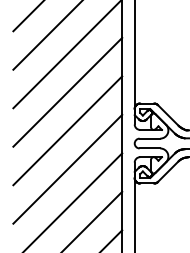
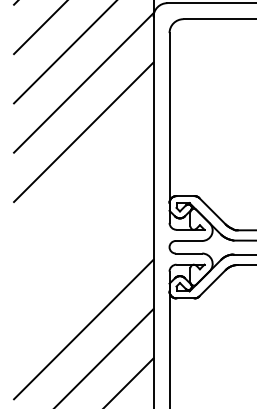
line: (67, 92) -> (83, 181), removed
line: (67, 130) -> (83, 230), removed
line: (67, 168) -> (83, 279), removed

